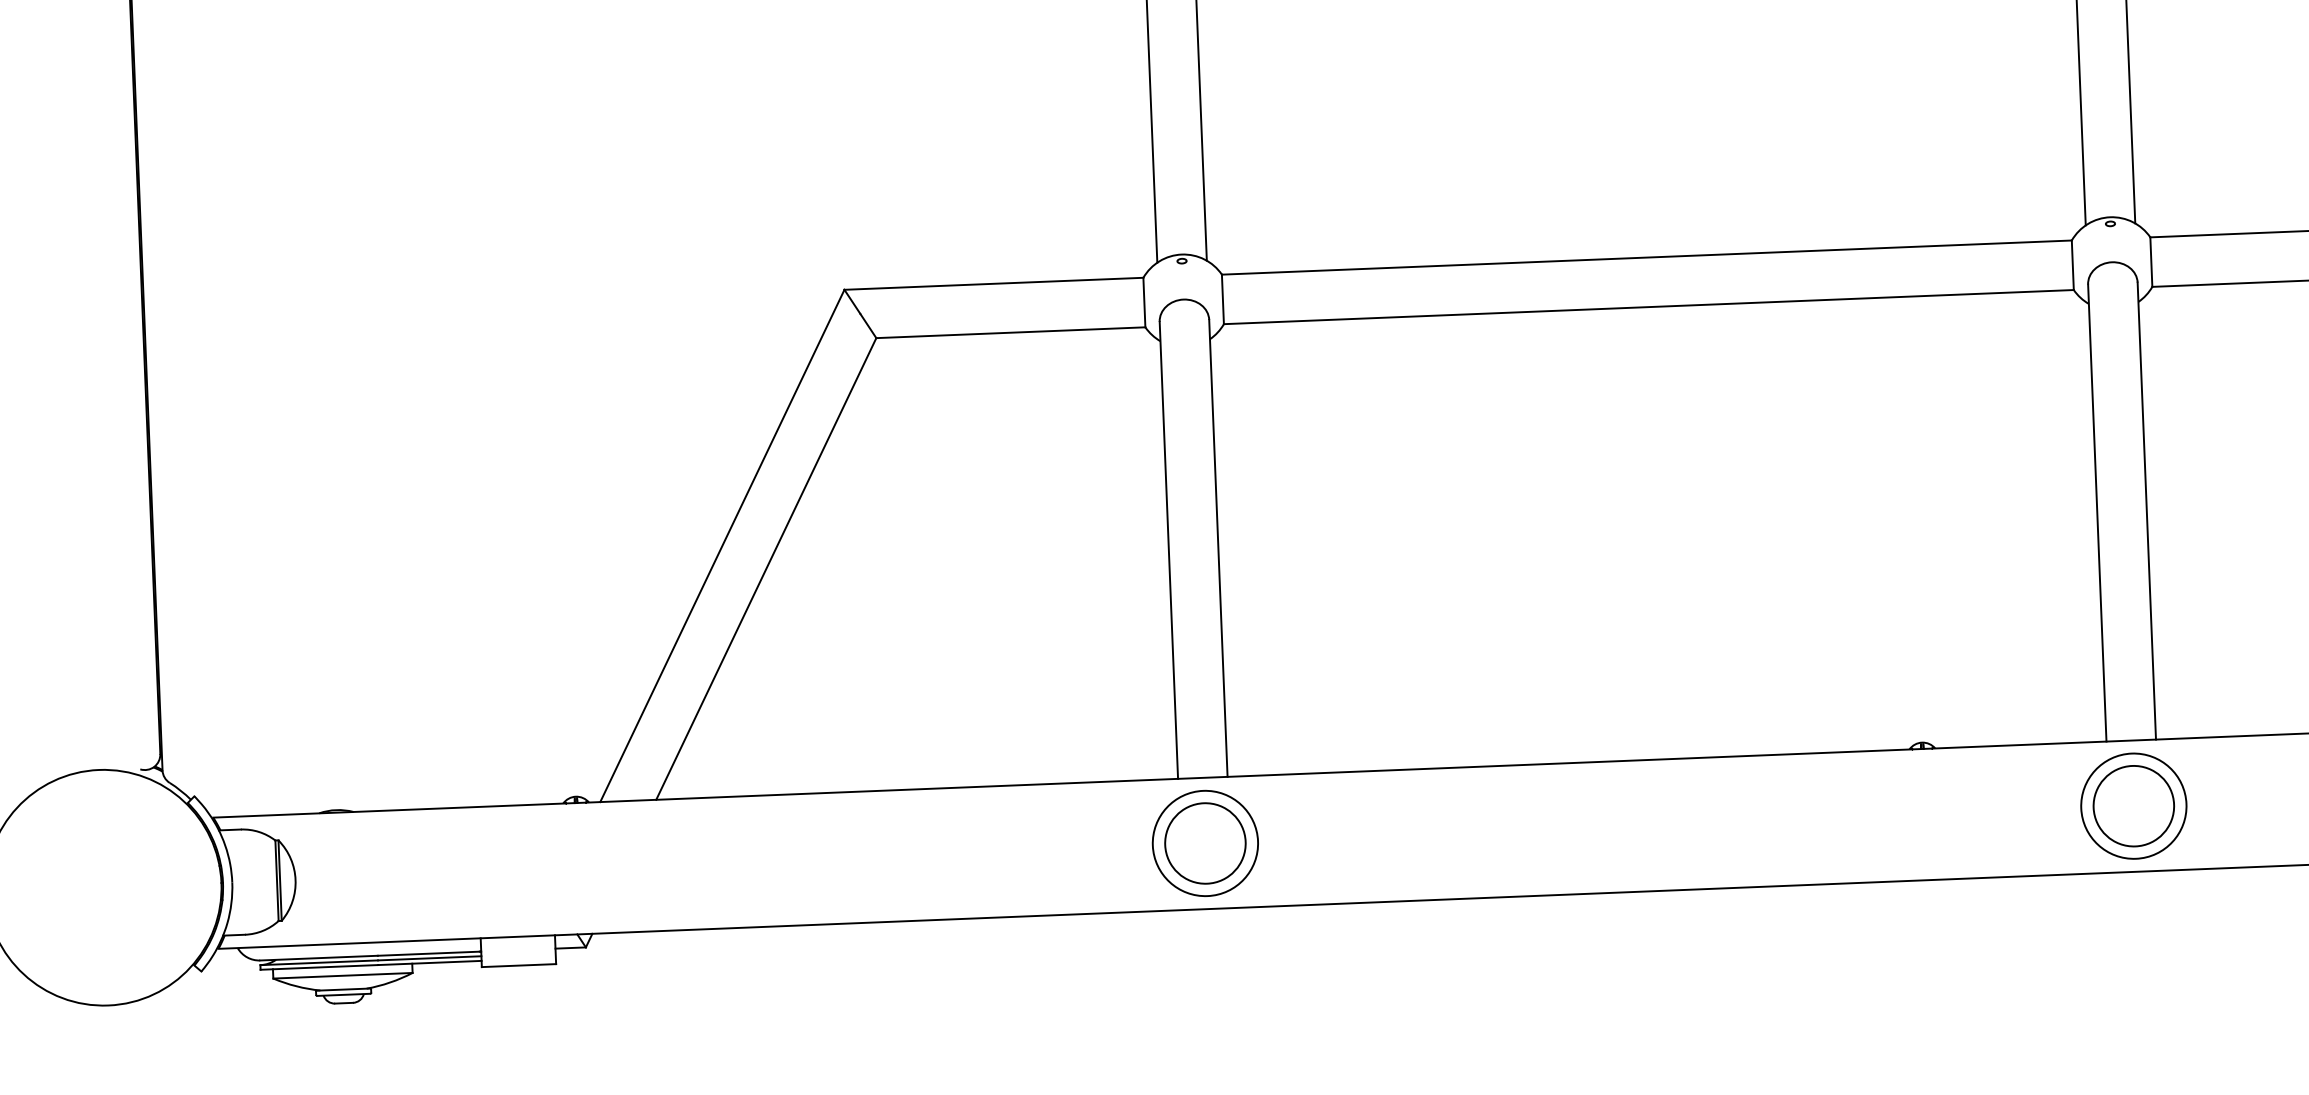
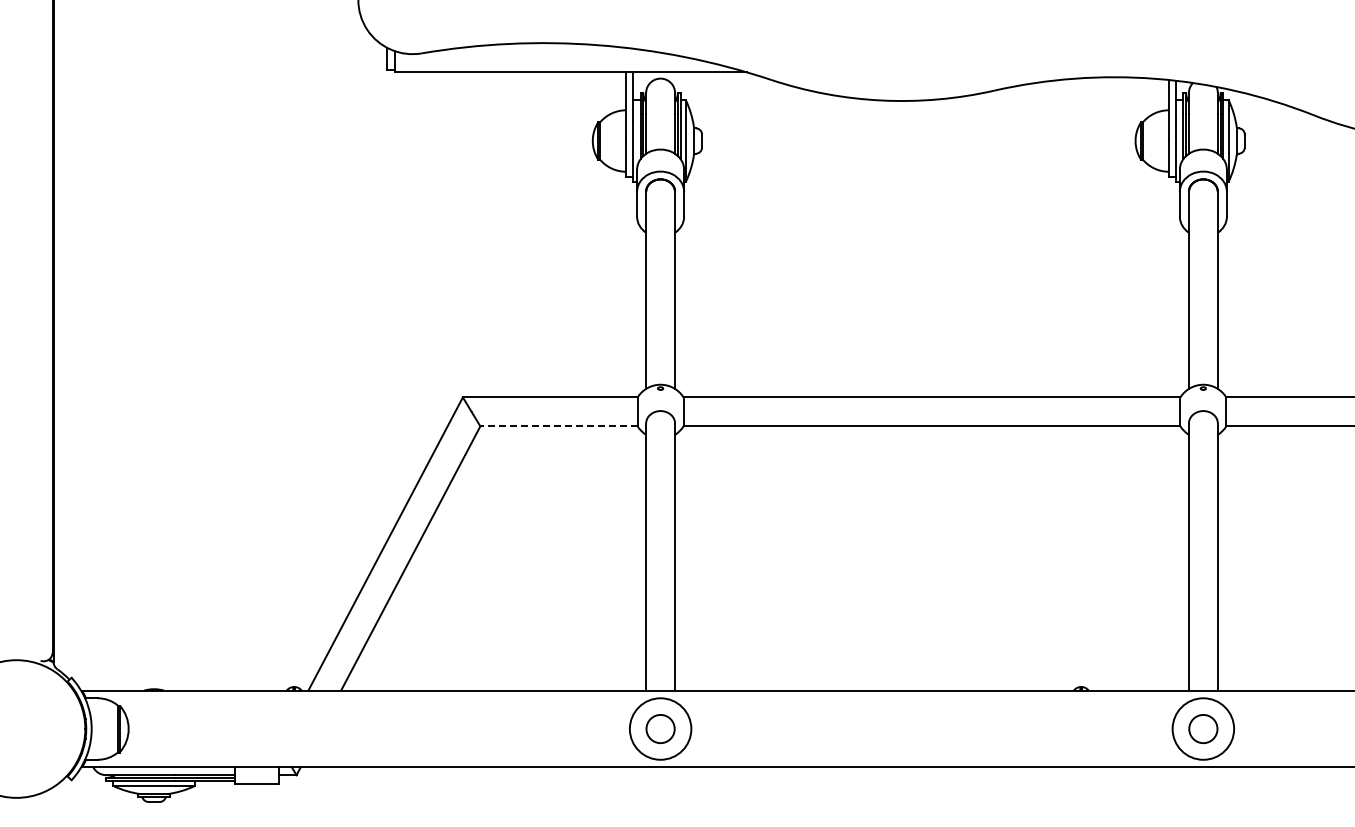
line: (1011, 332) -> (559, 426), solid -> dashed
circle: (2132, 805) -> (1202, 728), size x0.6
circle: (1205, 842) -> (660, 728), size x0.6

